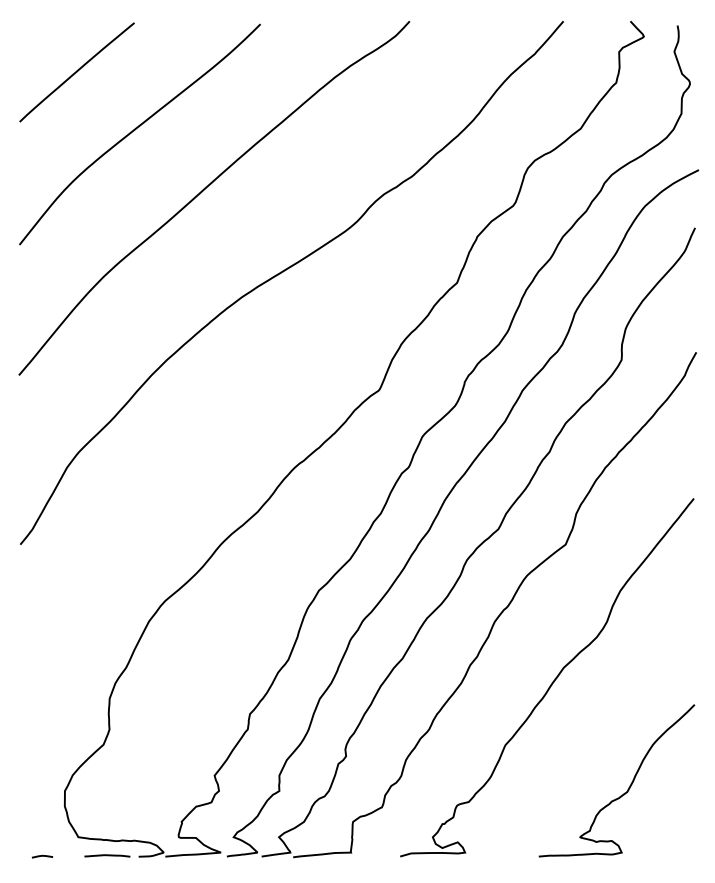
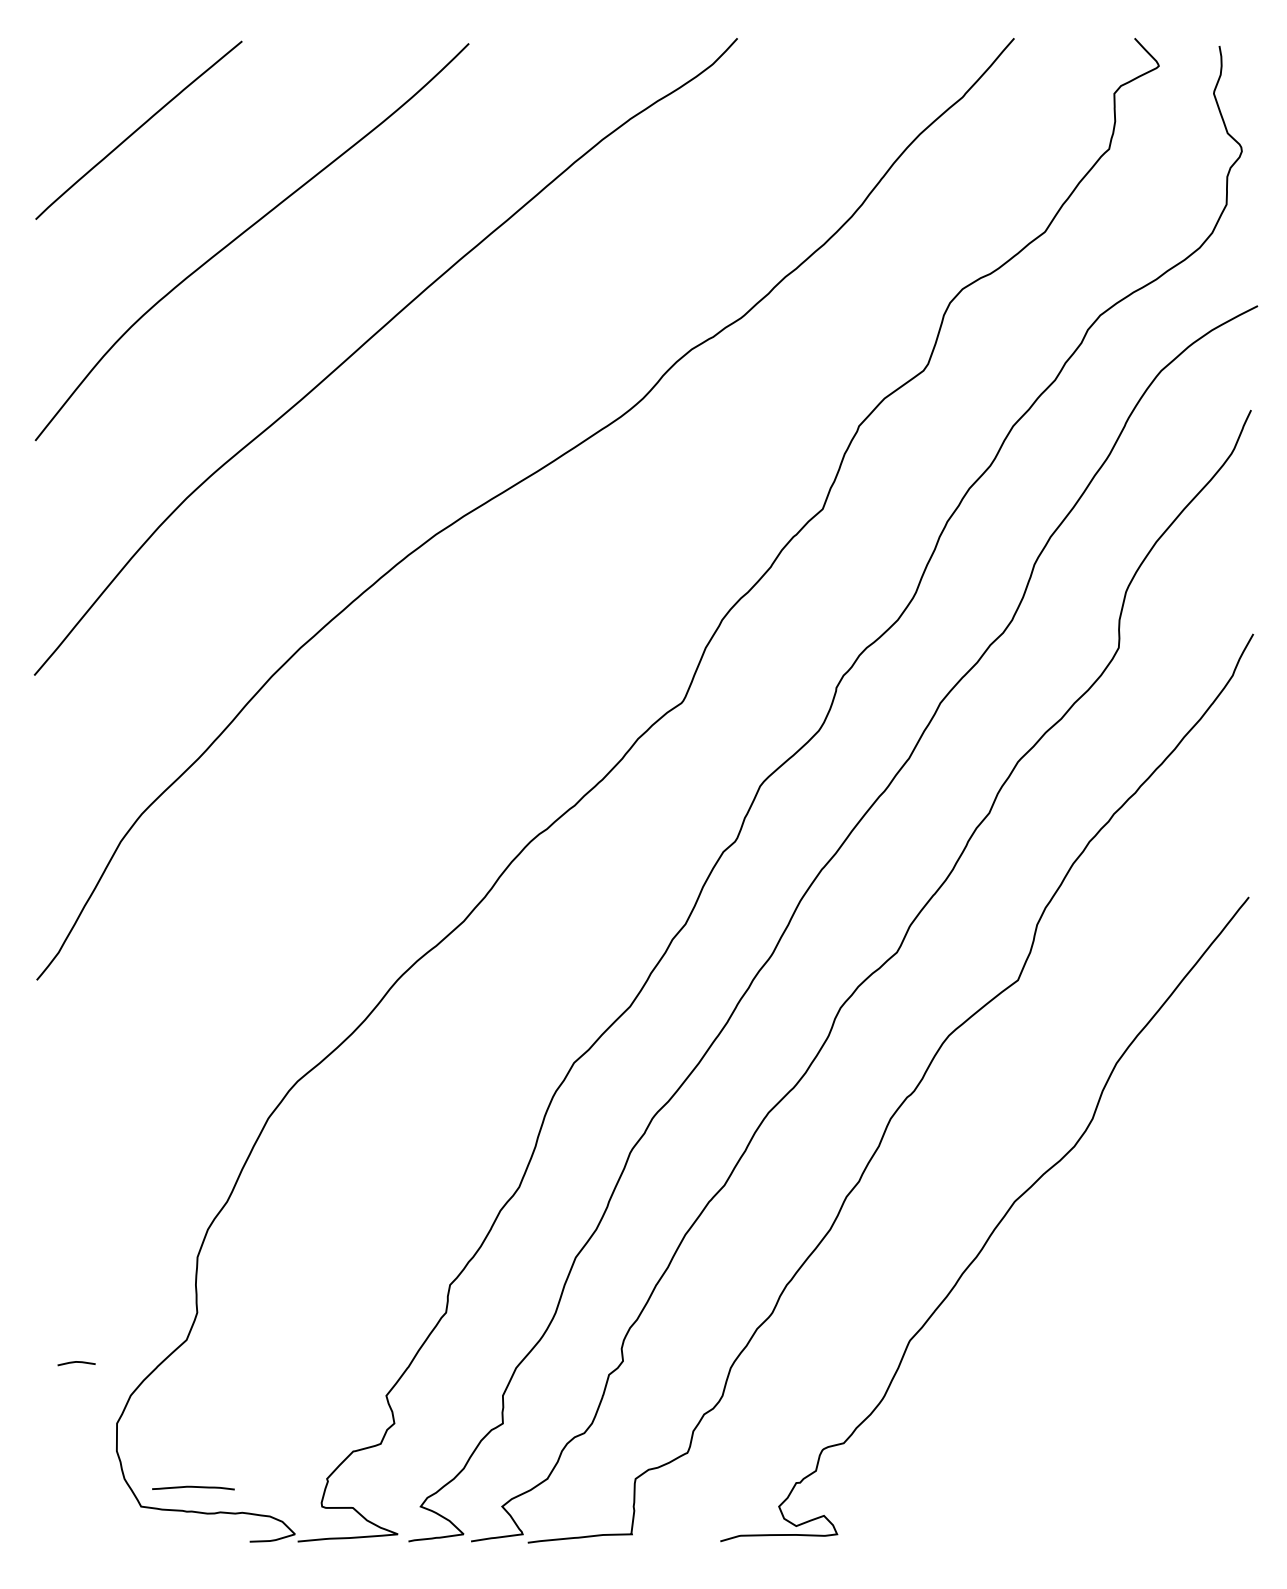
curve: (628, 787) -> (1131, 1417), removed
line: (107, 855) -> (193, 1487), moved
line: (42, 856) -> (76, 1363), moved

